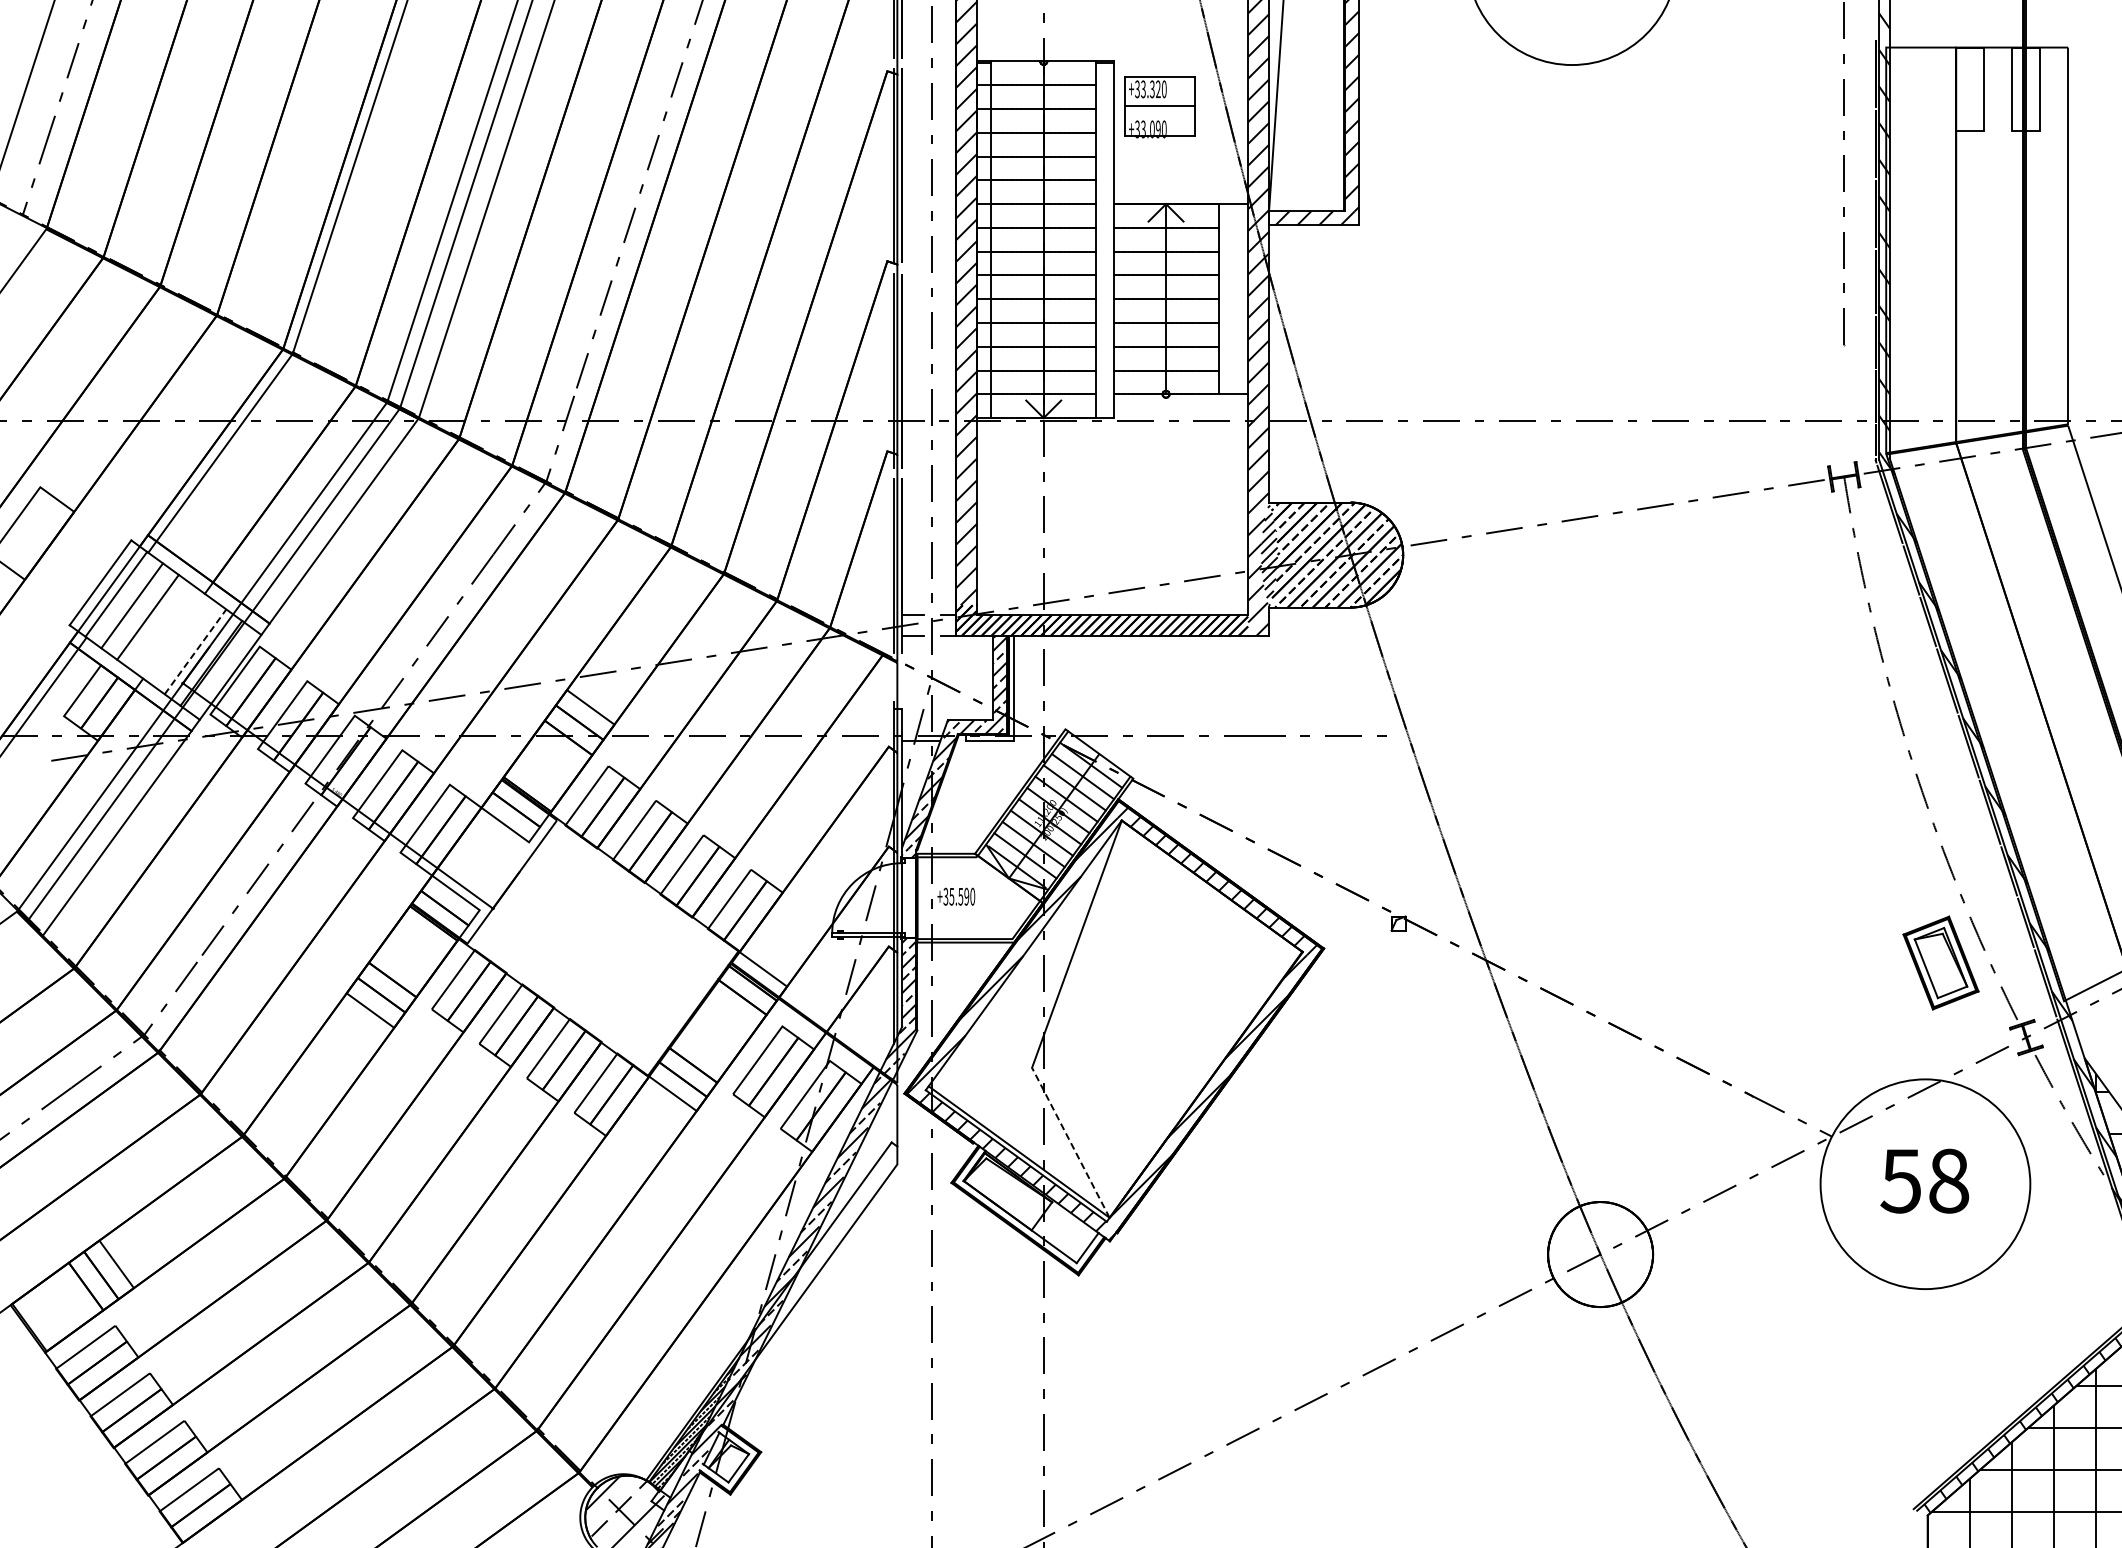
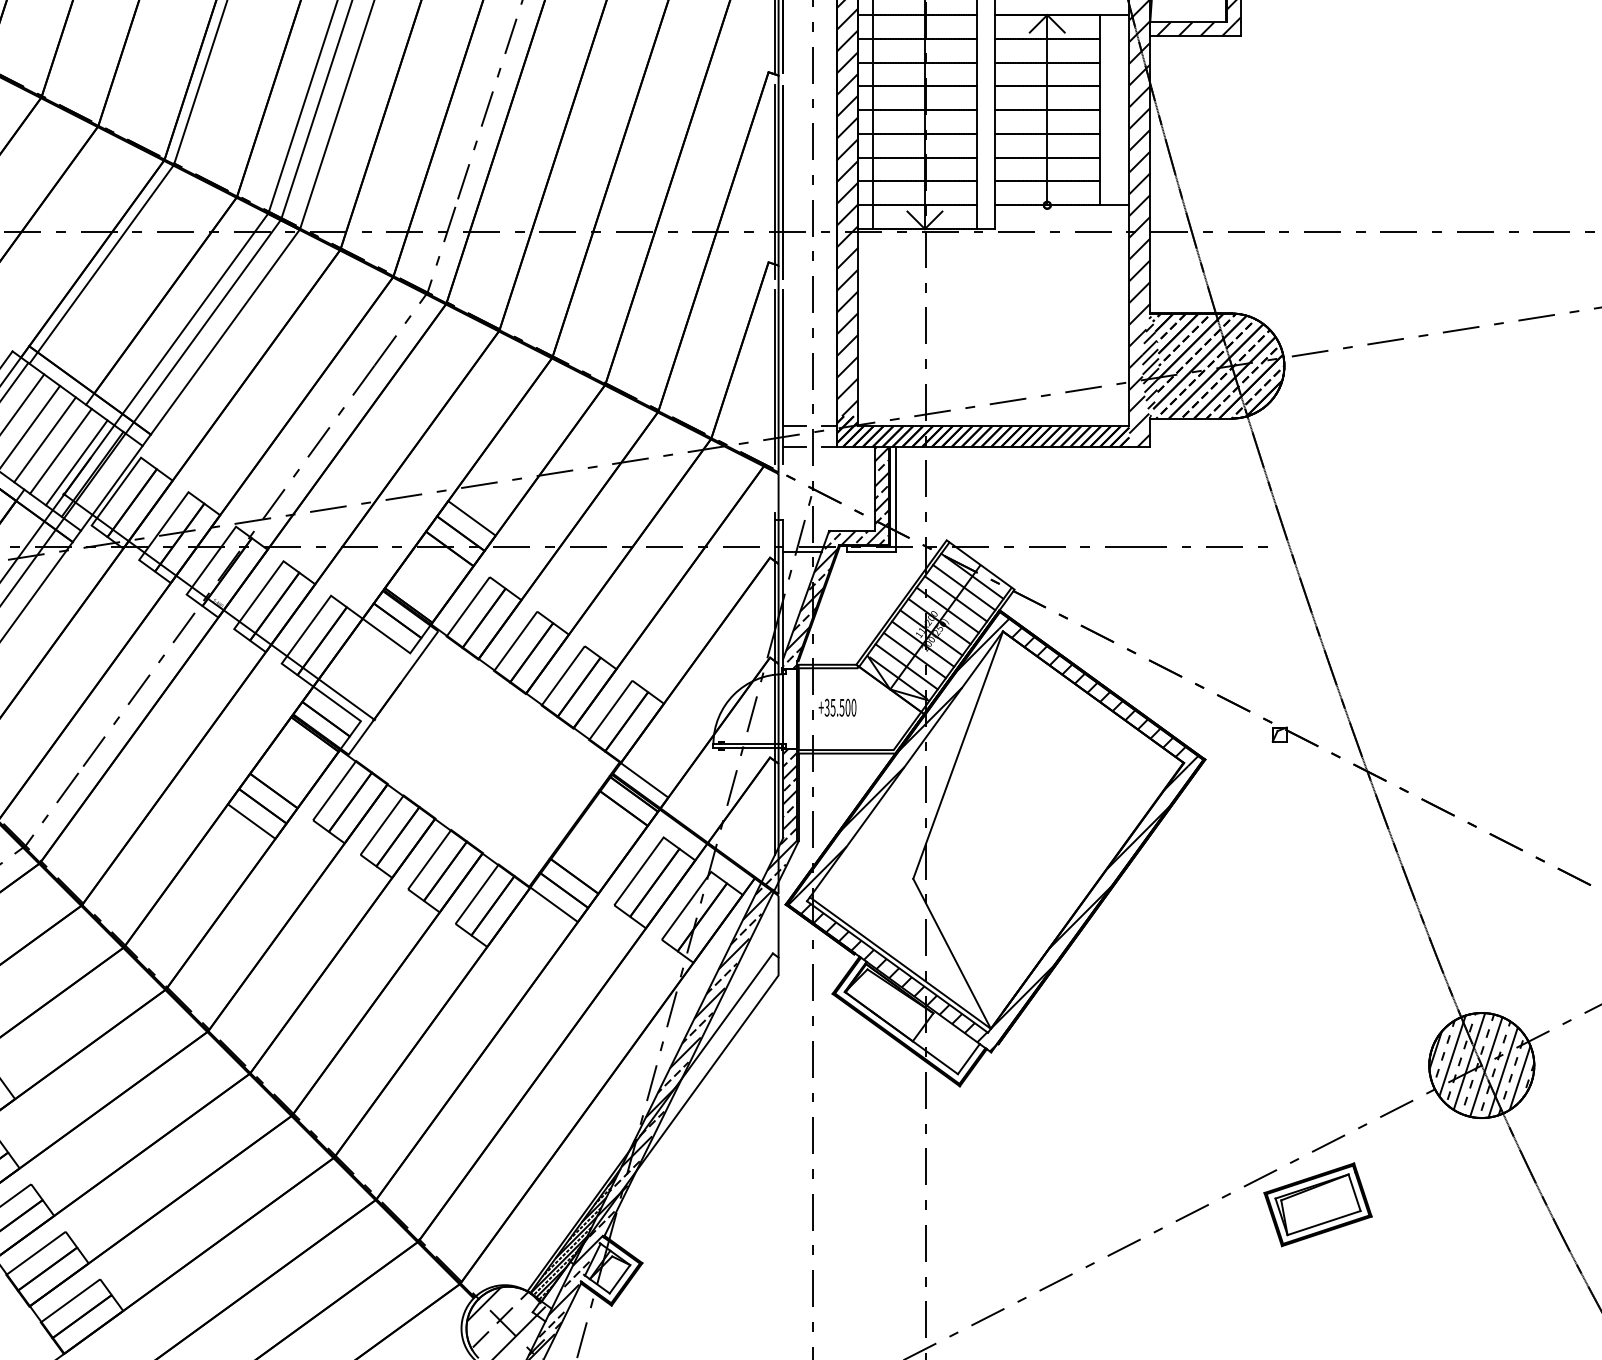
line: (163, 628) -> (44, 439), added
line: (179, 639) -> (60, 450), added
line: (195, 651) -> (76, 462), dashed -> solid
text: (966, 896) -> (847, 707), +35.590 -> +35.500
line: (1070, 1142) -> (951, 953), dashed -> solid
hatch: (1600, 1254) -> (1481, 1065), added
part: (1436, 1393) -> (1317, 1204), added

